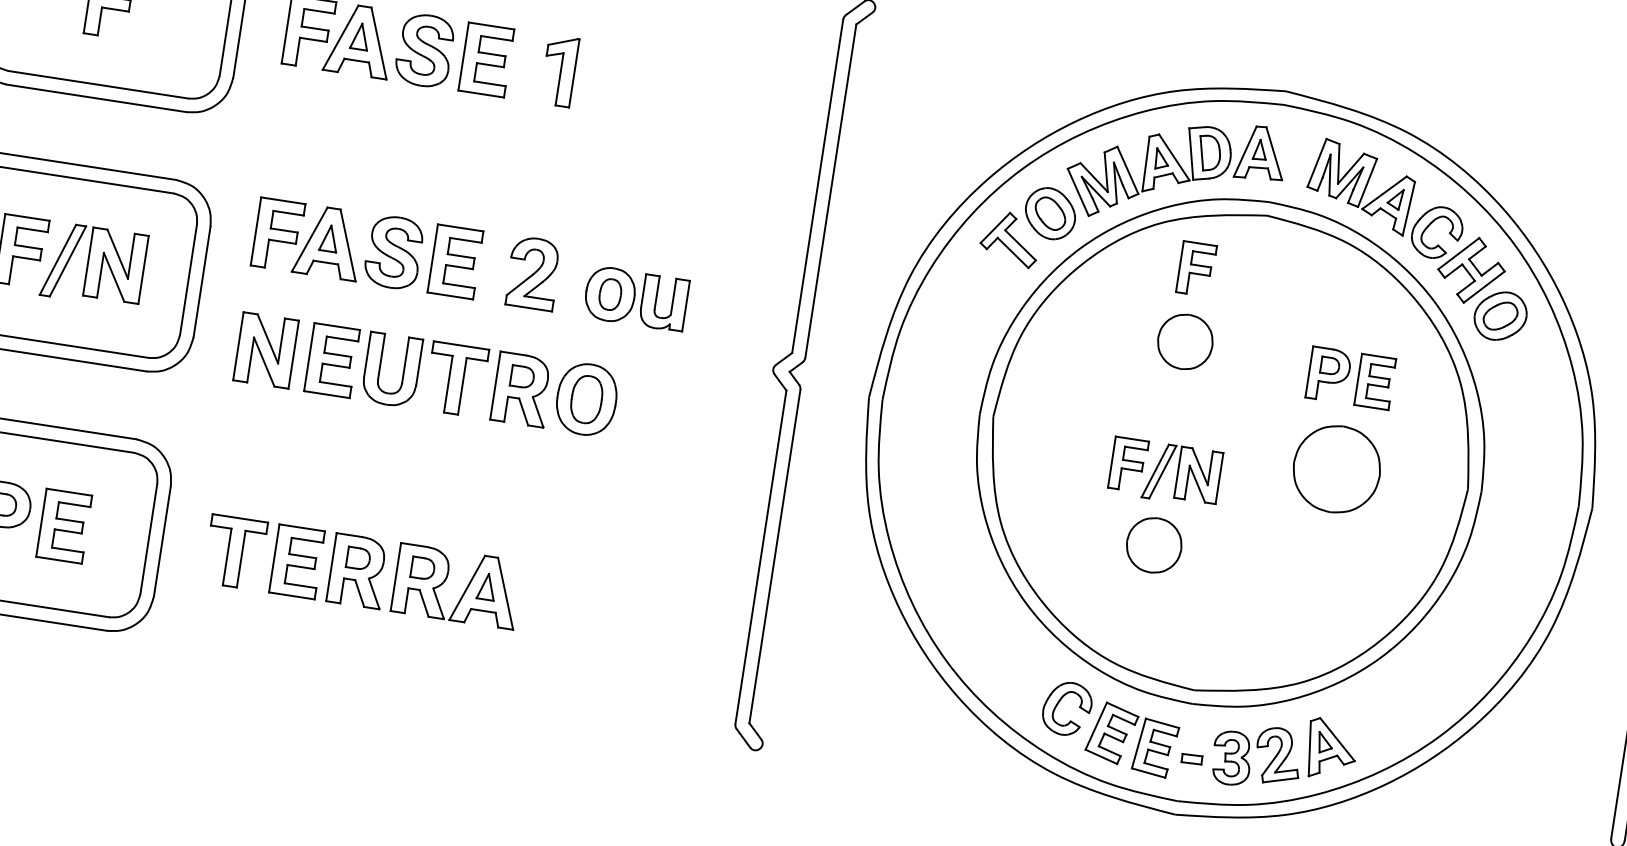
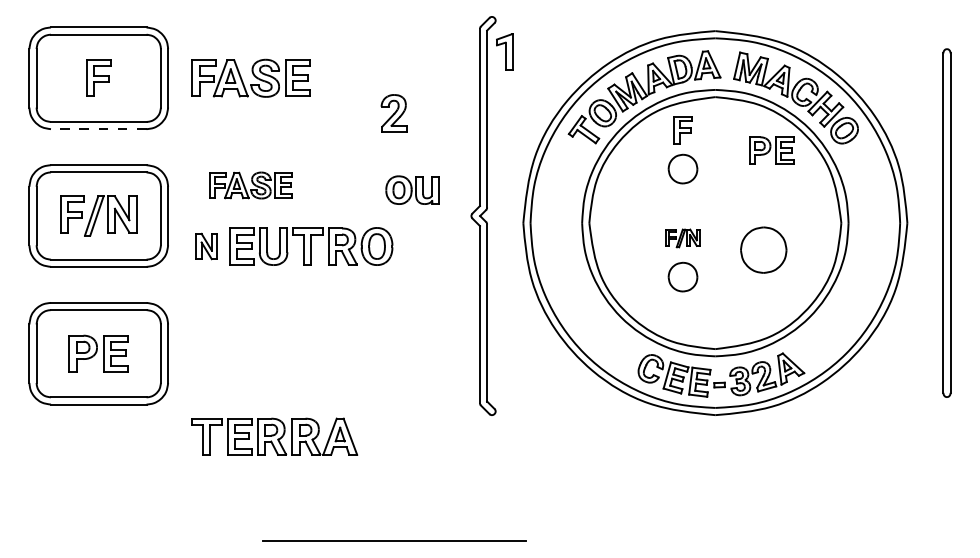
part: (559, 69) -> (504, 51), moved
line: (95, 98) -> (98, 129), solid -> dashed
part: (365, 248) -> (250, 185), size x0.7
part: (531, 273) -> (393, 113), moved
part: (636, 297) -> (412, 189), moved
part: (265, 350) -> (206, 246), size x0.7
part: (1350, 377) -> (771, 150), moved
part: (1336, 467) -> (763, 249), moved
part: (1164, 472) -> (682, 238), size x0.6
part: (362, 571) -> (274, 436), moved

